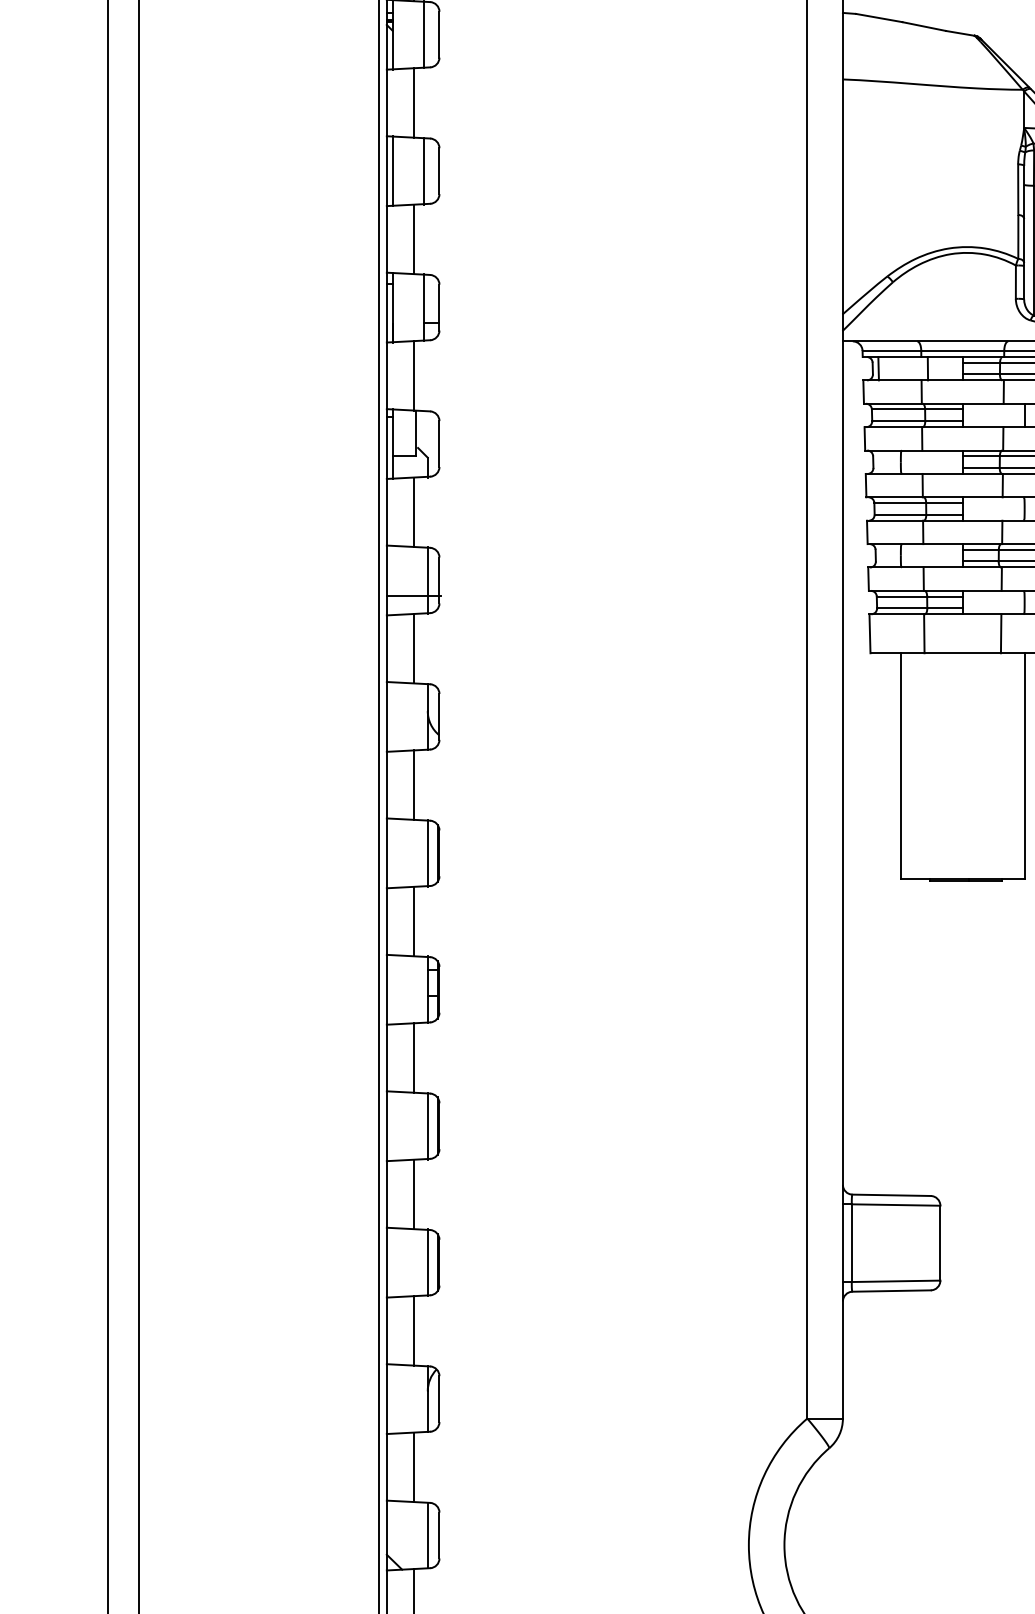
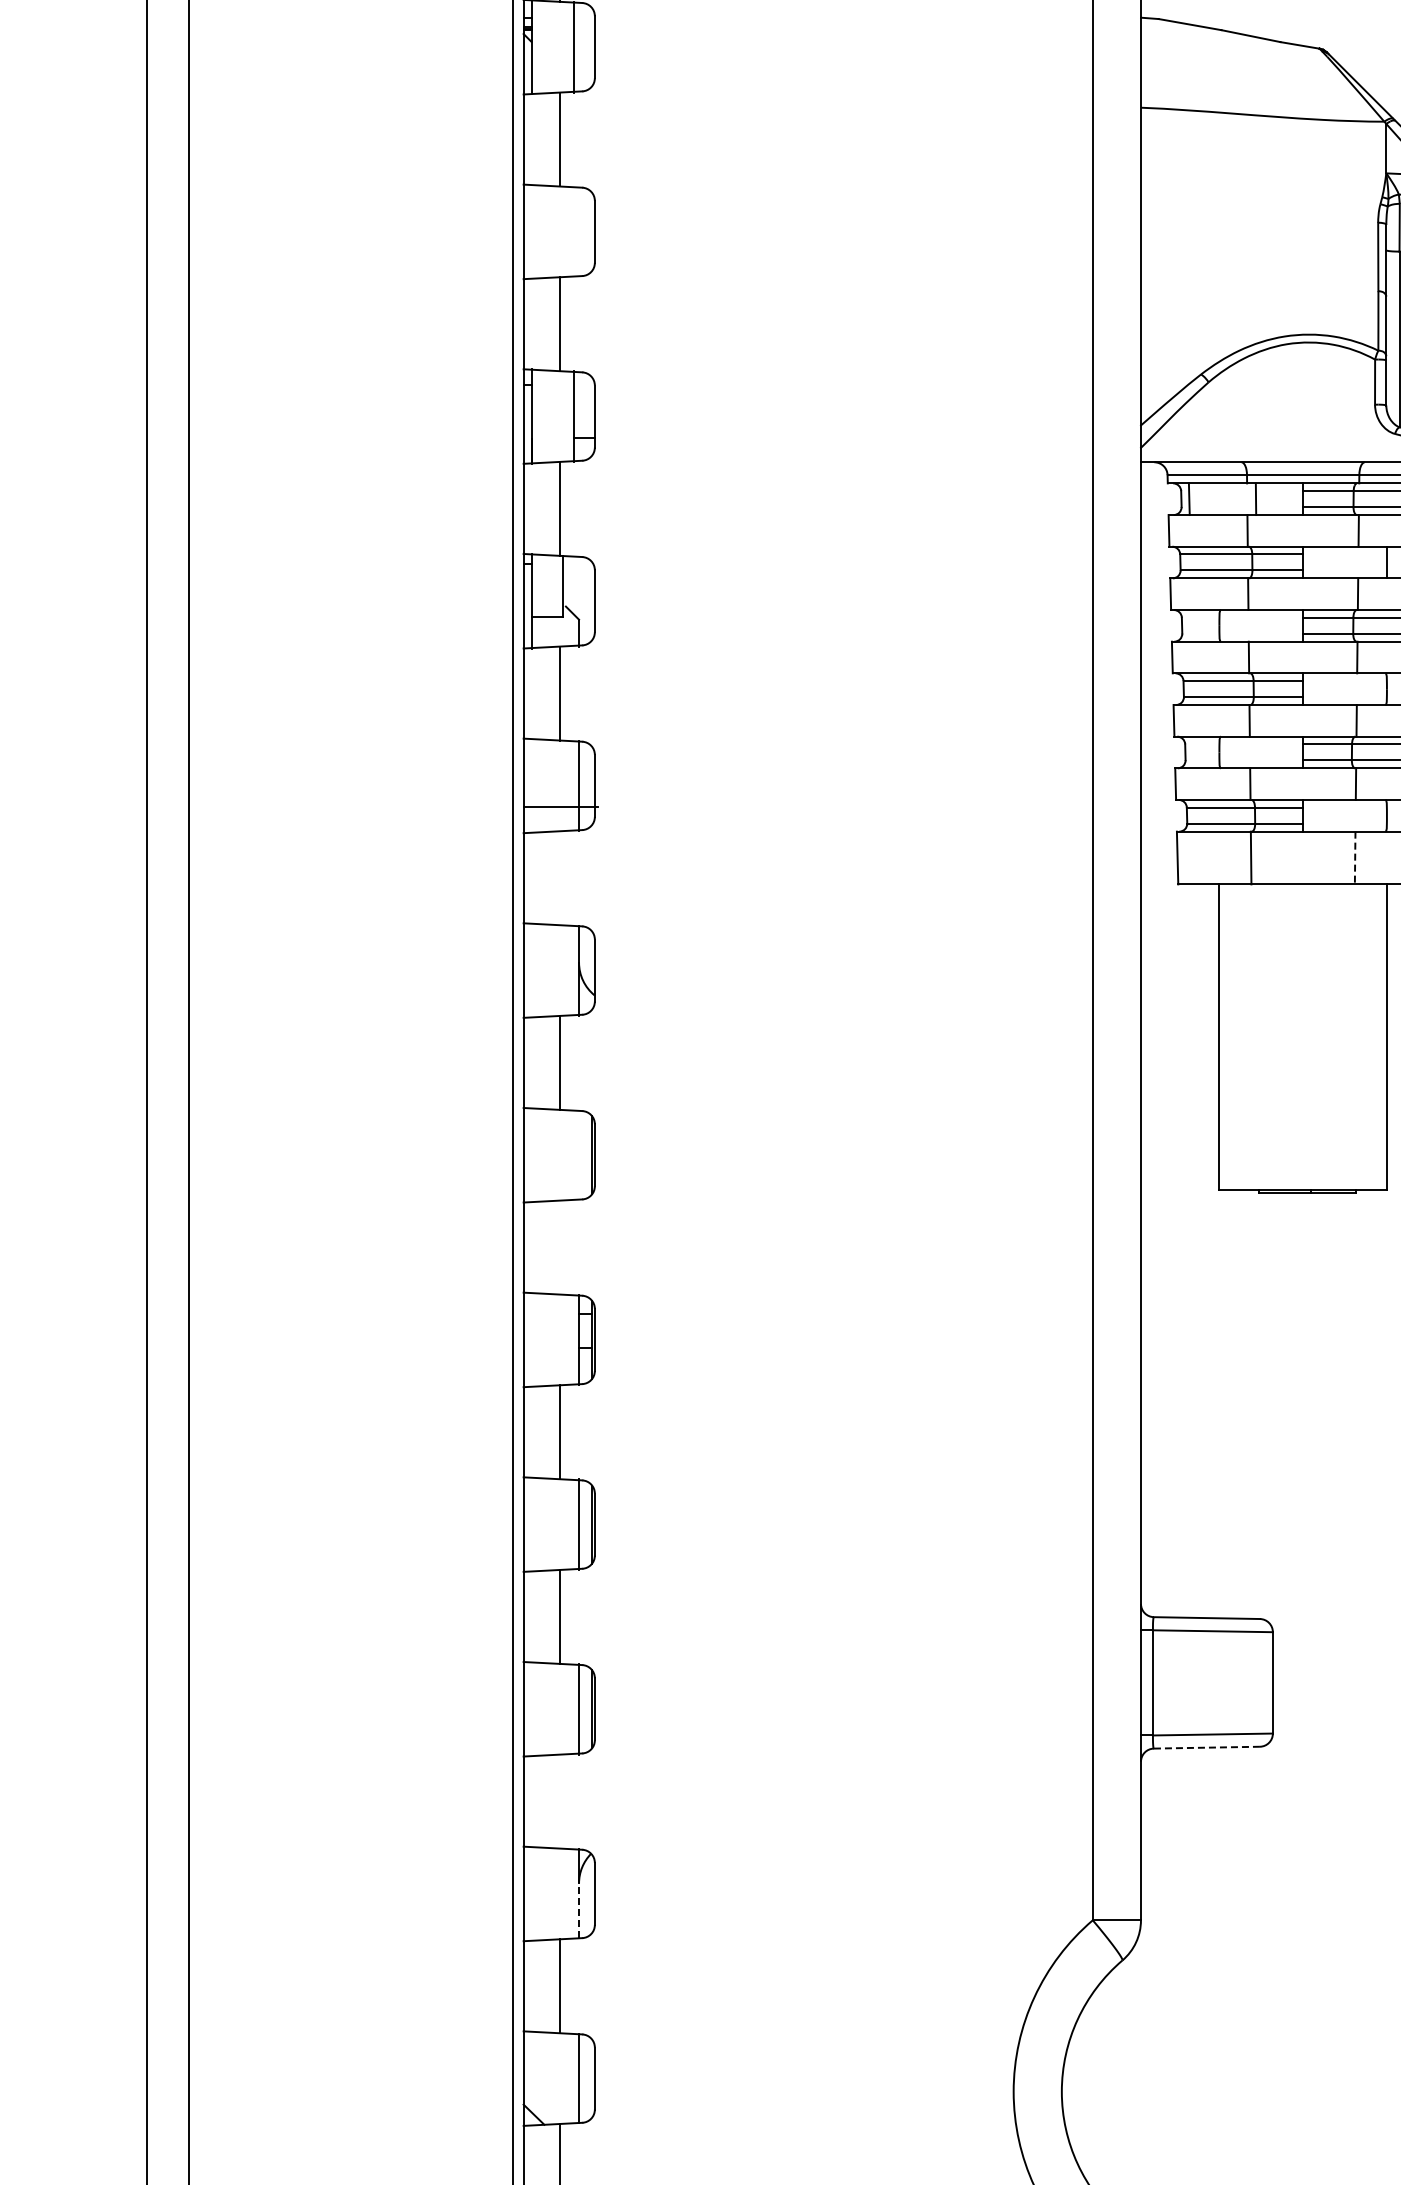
line: (392, 170) -> (531, 231), removed
line: (423, 170) -> (573, 231), removed
line: (1001, 634) -> (1355, 858), solid -> dashed
line: (413, 648) -> (559, 878), removed
line: (428, 852) -> (579, 1154), removed
line: (413, 921) -> (559, 1247), removed
line: (891, 1290) -> (1206, 1747), solid -> dashed
line: (413, 1330) -> (559, 1801), removed
line: (428, 1411) -> (579, 1910), solid -> dashed

